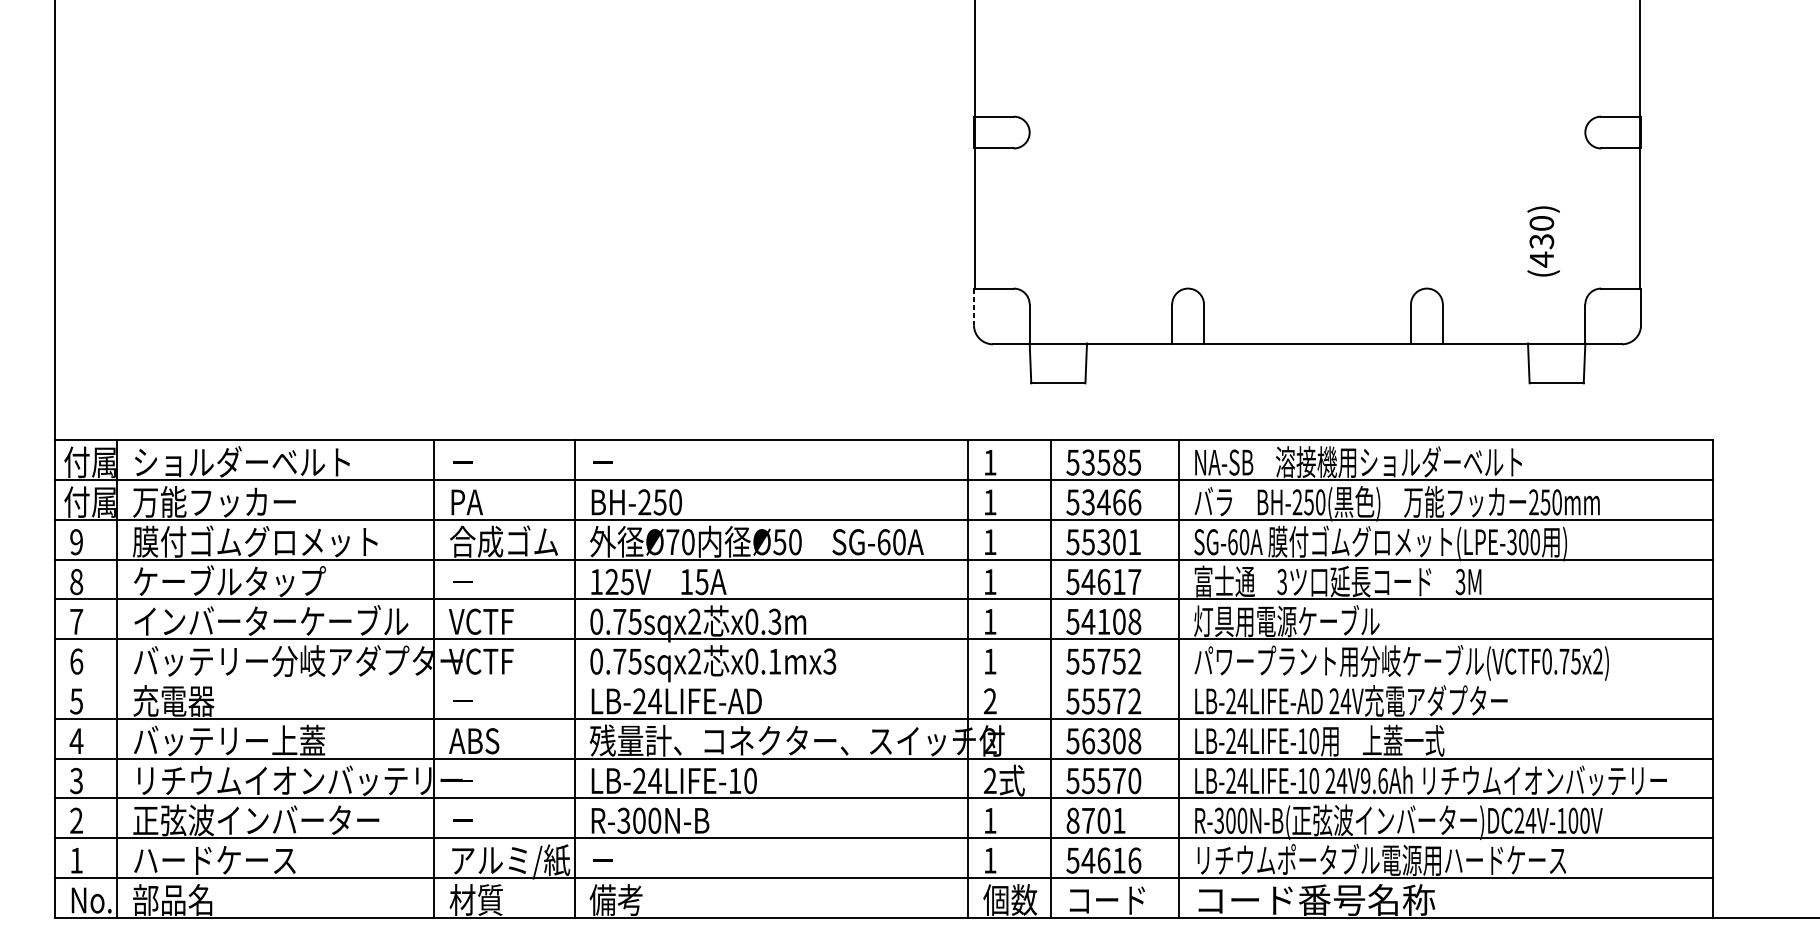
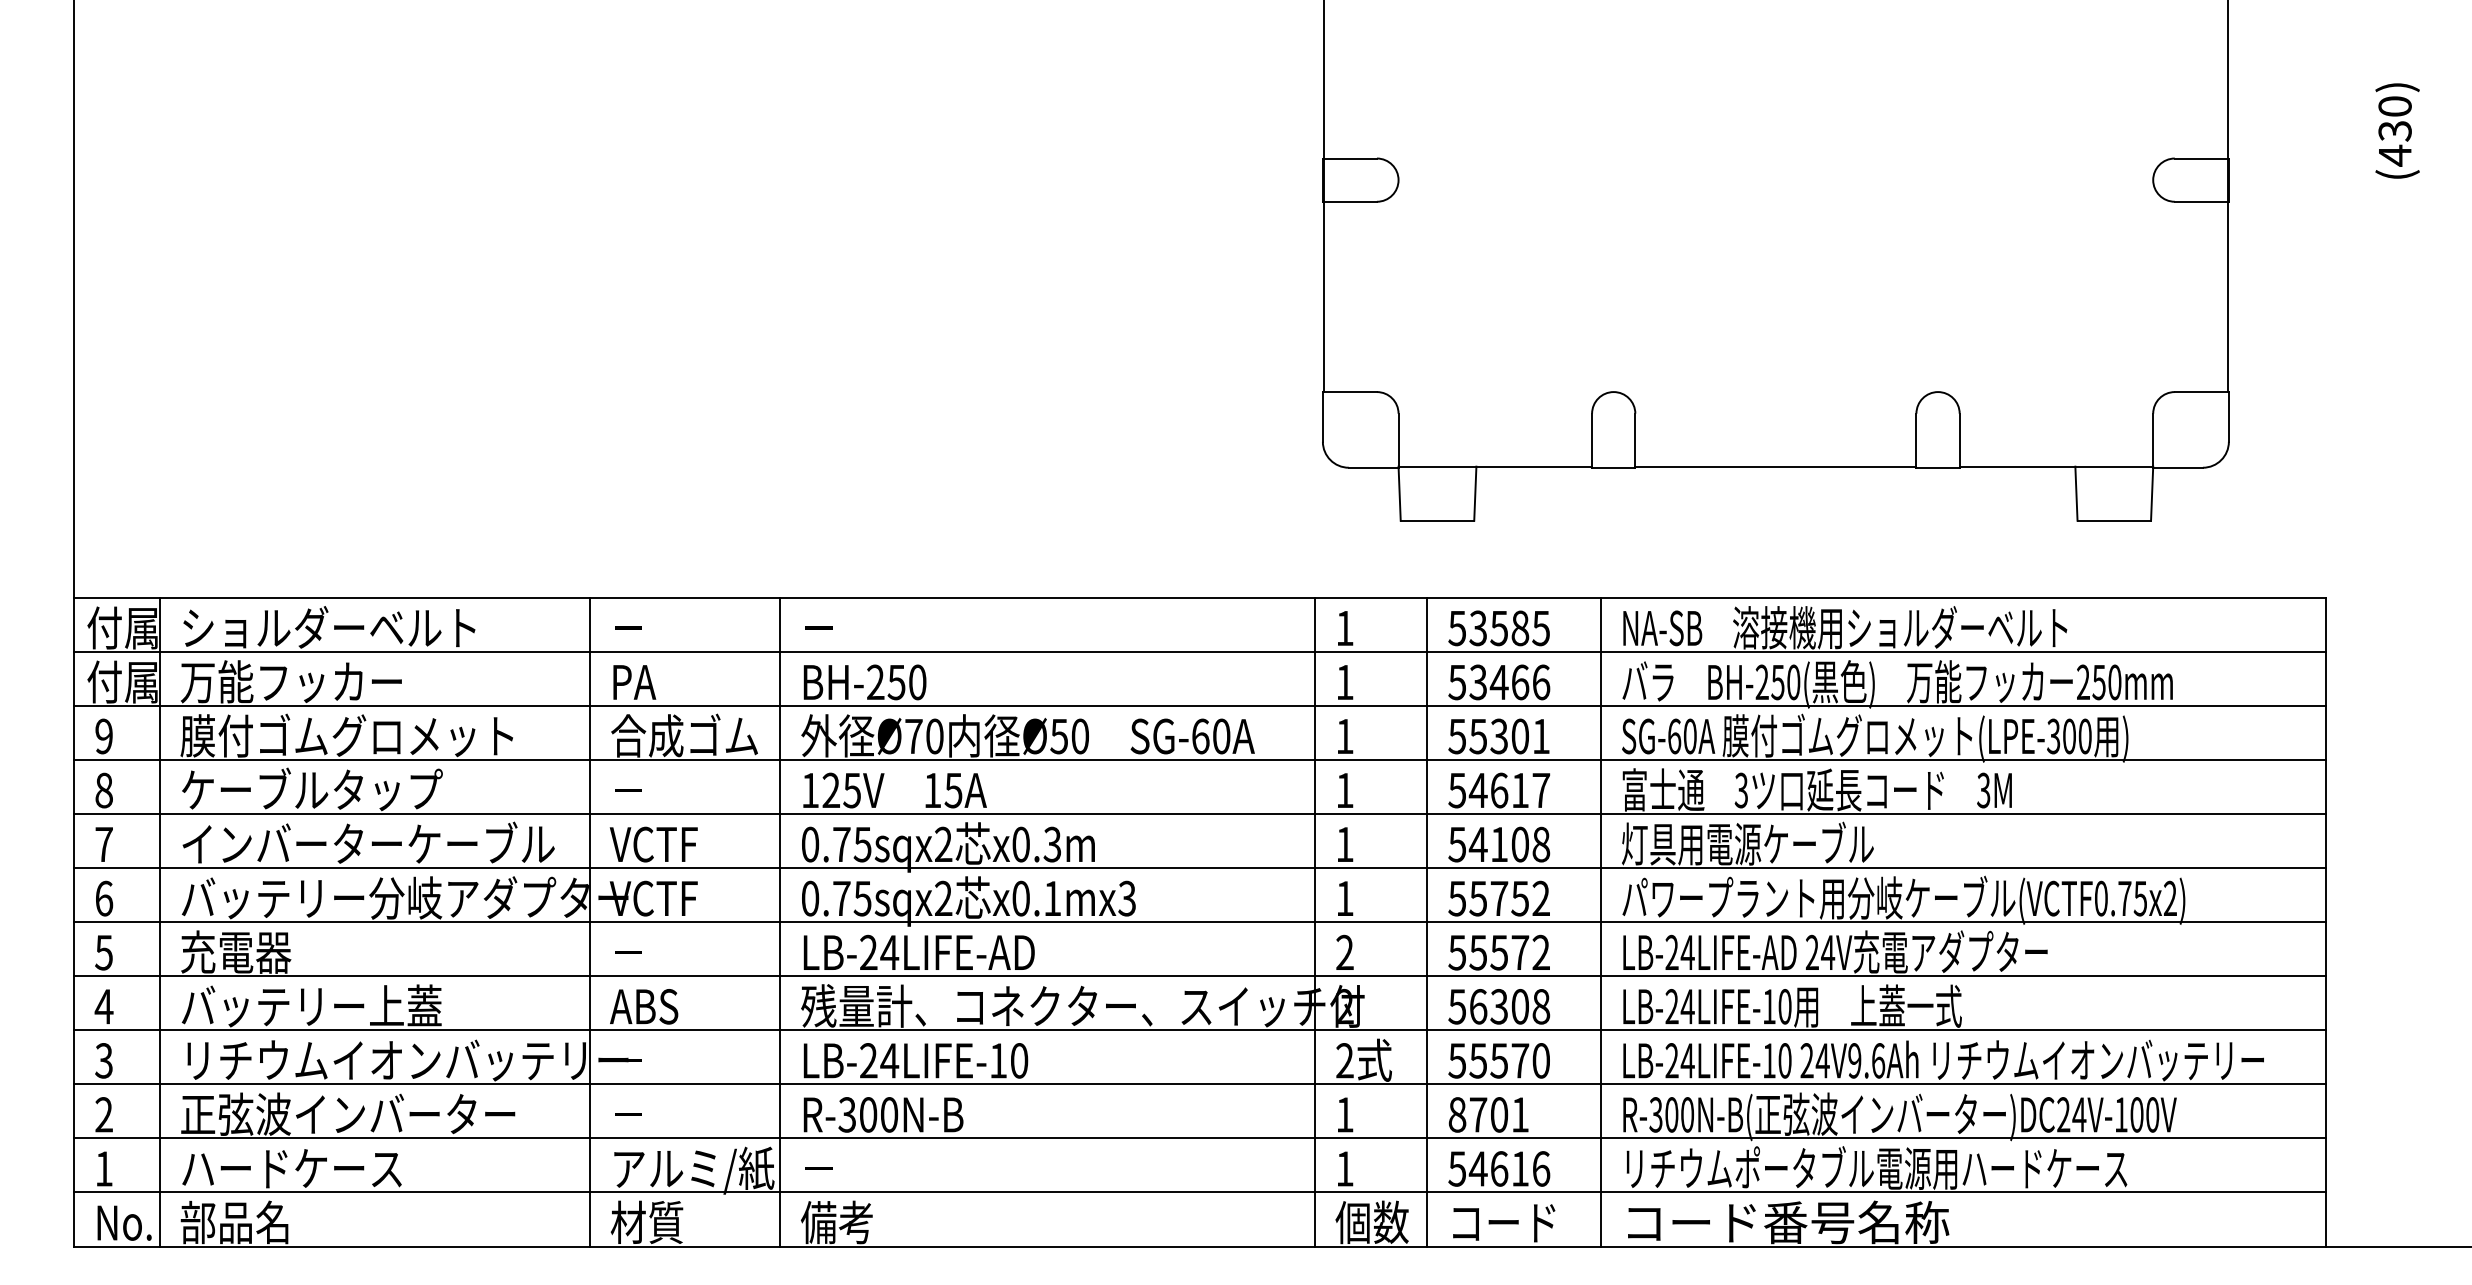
text: (1543, 241) -> (2397, 130), moved
line: (973, 306) -> (1322, 416), dashed -> solid
line: (883, 679) -> (1200, 922), added

